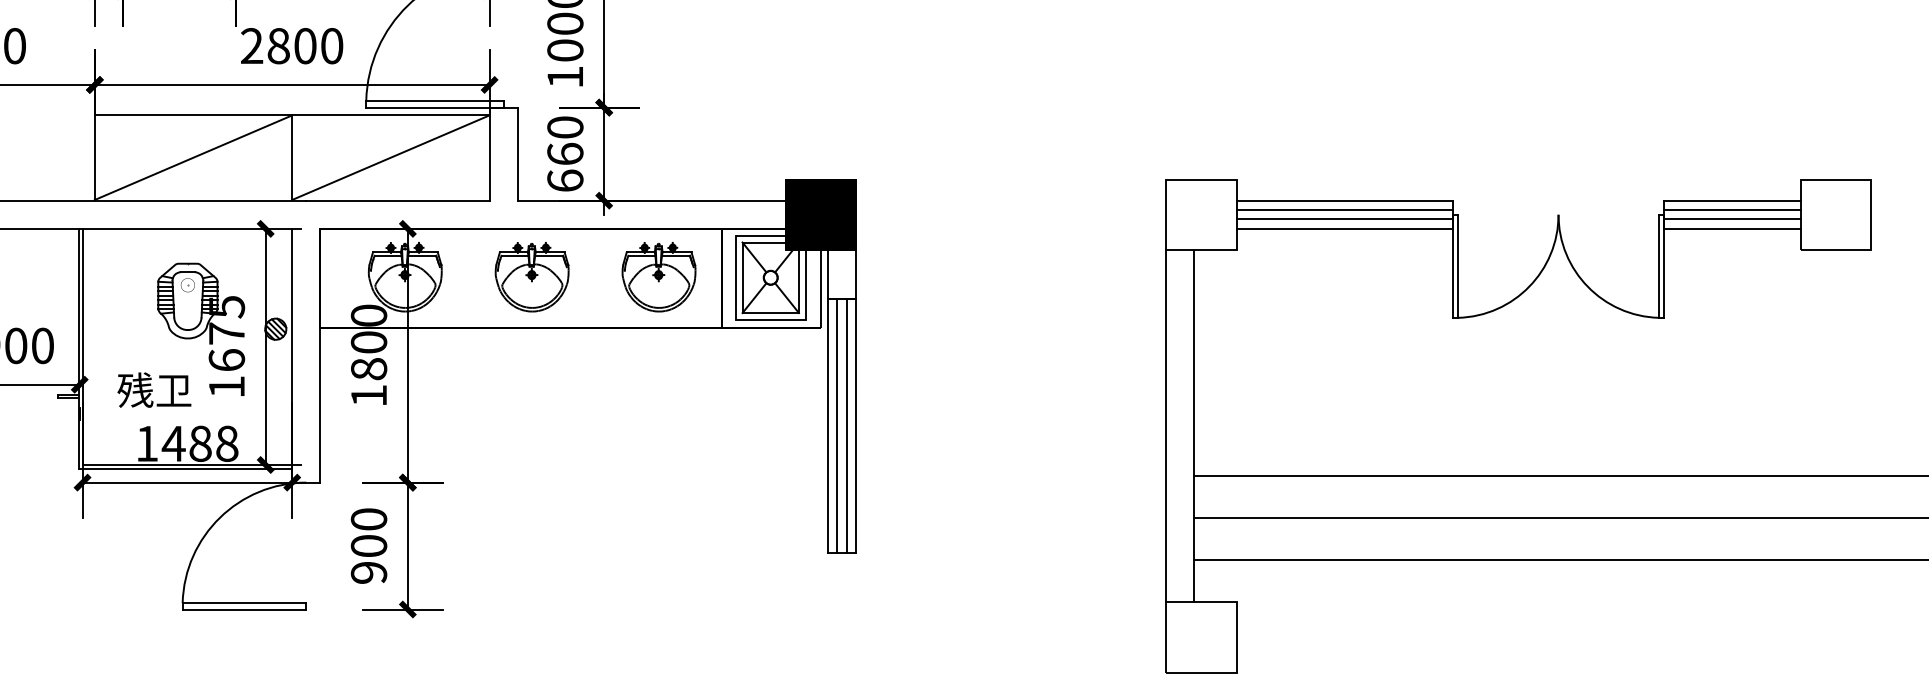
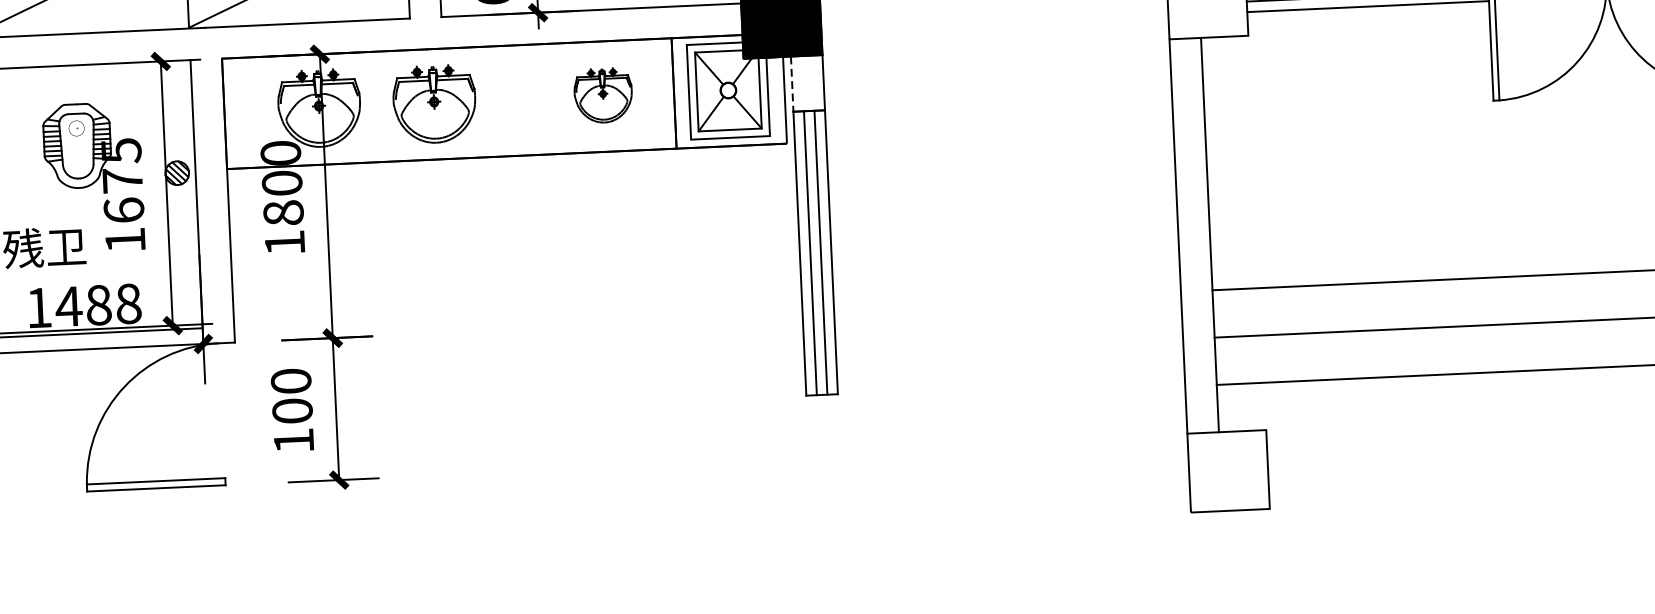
line: (827, 274) -> (791, 83), solid -> dashed
part: (531, 277) -> (433, 104), moved
part: (658, 277) -> (602, 95), size x0.7
text: (368, 572) -> (293, 440), 900 -> 100

